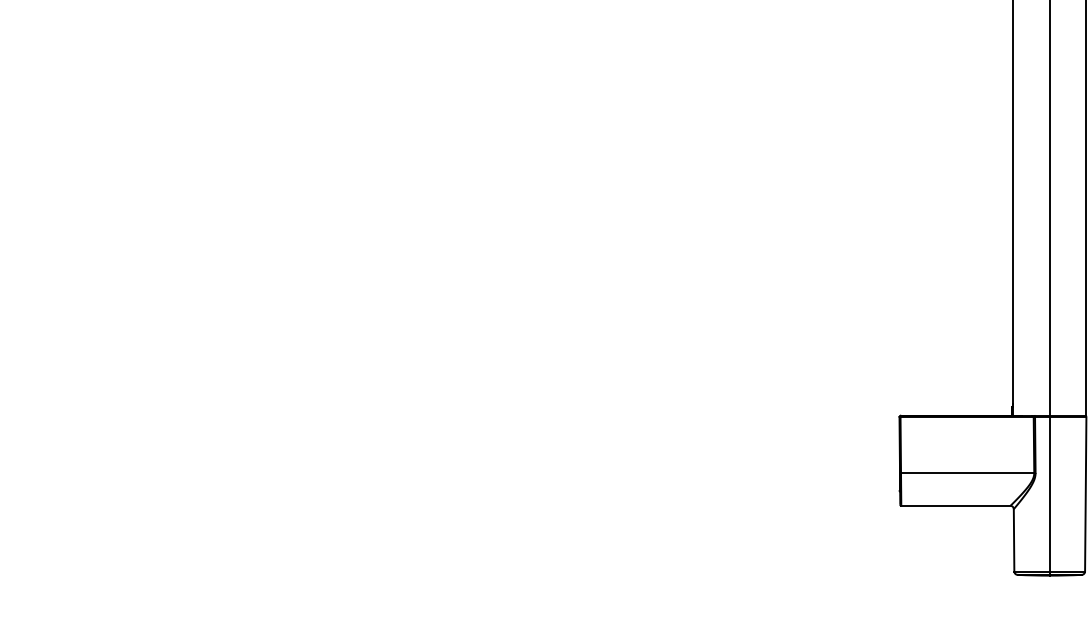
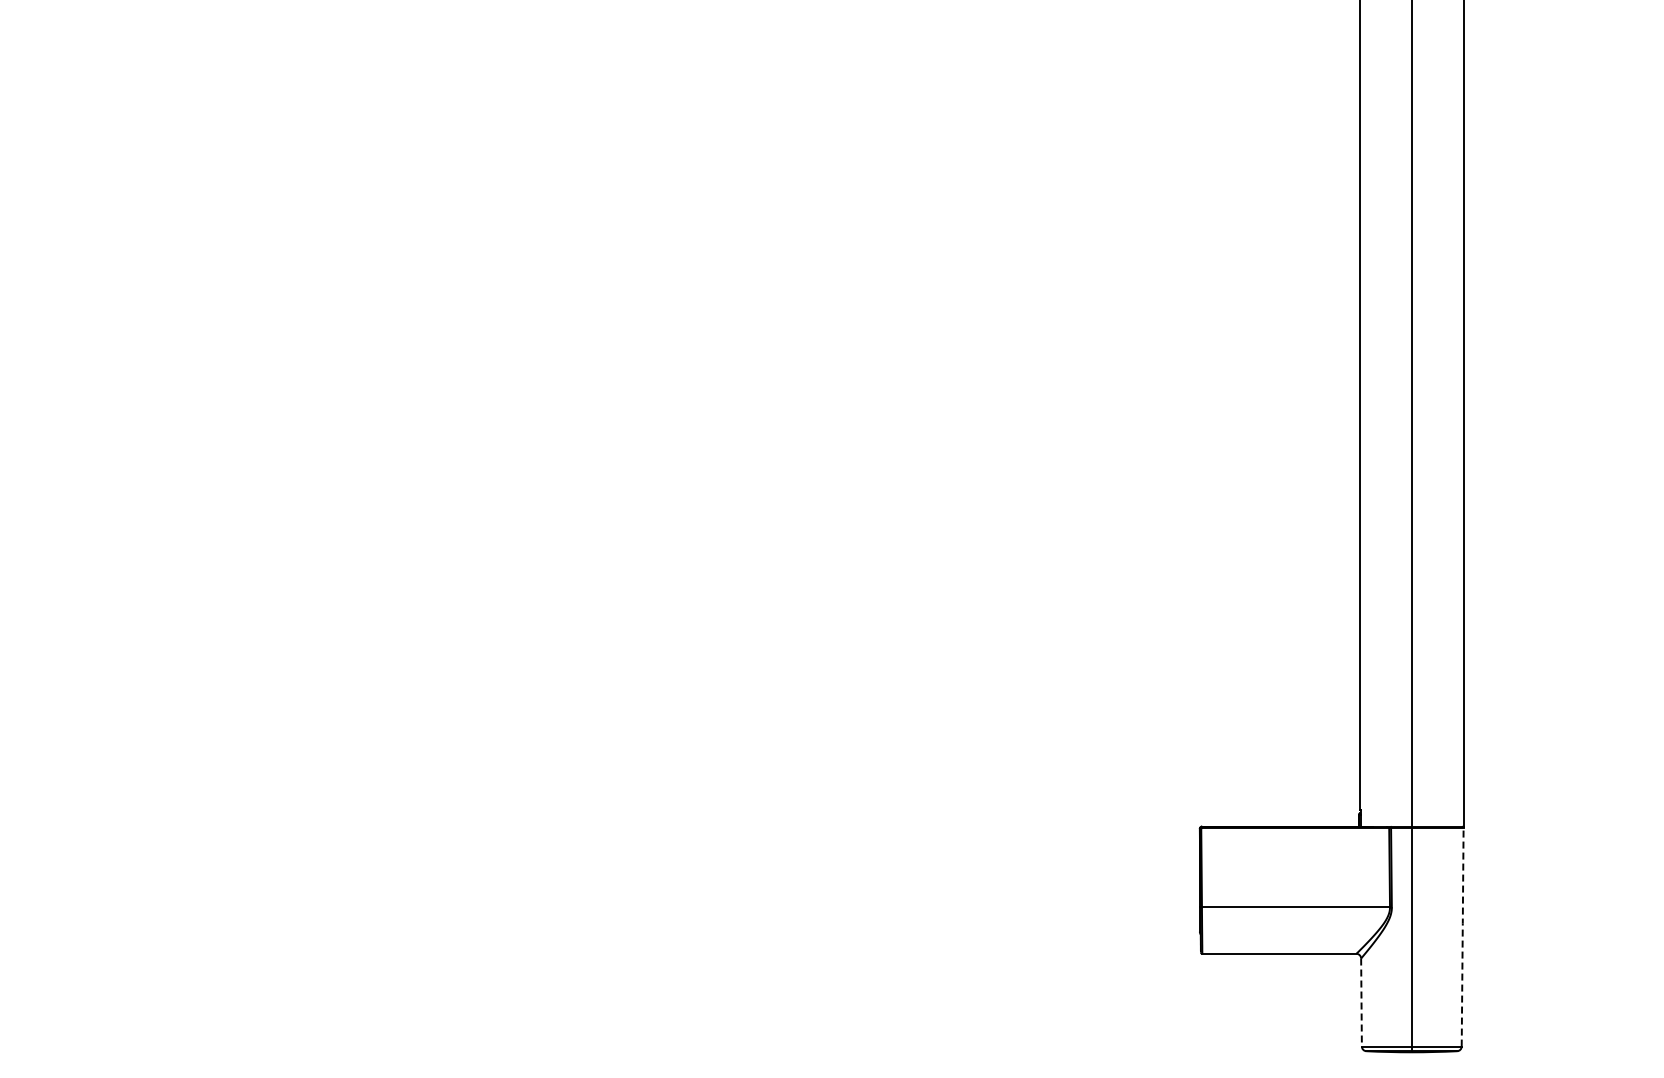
line: (1085, 493) -> (1462, 936), solid -> dashed
line: (1014, 541) -> (1361, 1003), solid -> dashed

